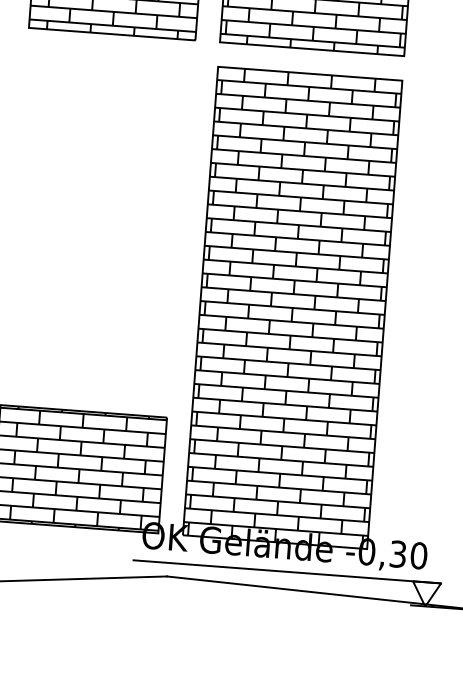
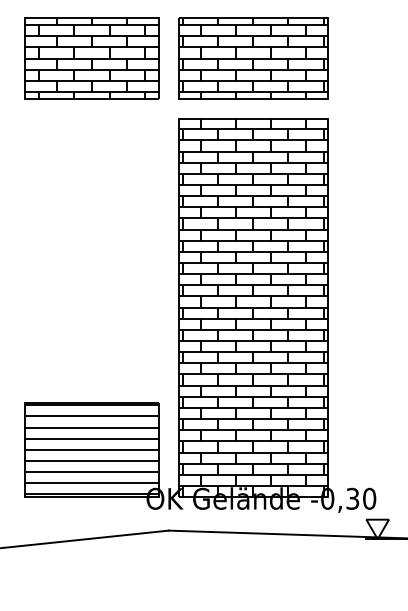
hatch: (78, 468) -> (91, 449), removed
line: (286, 571) -> (264, 519), removed

